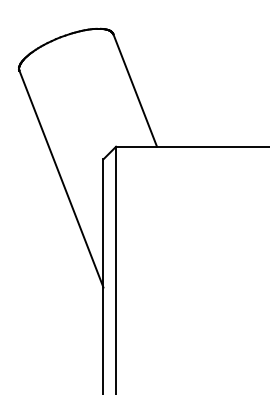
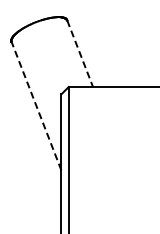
line: (135, 90) -> (80, 53), solid -> dashed
line: (61, 179) -> (36, 106), solid -> dashed

